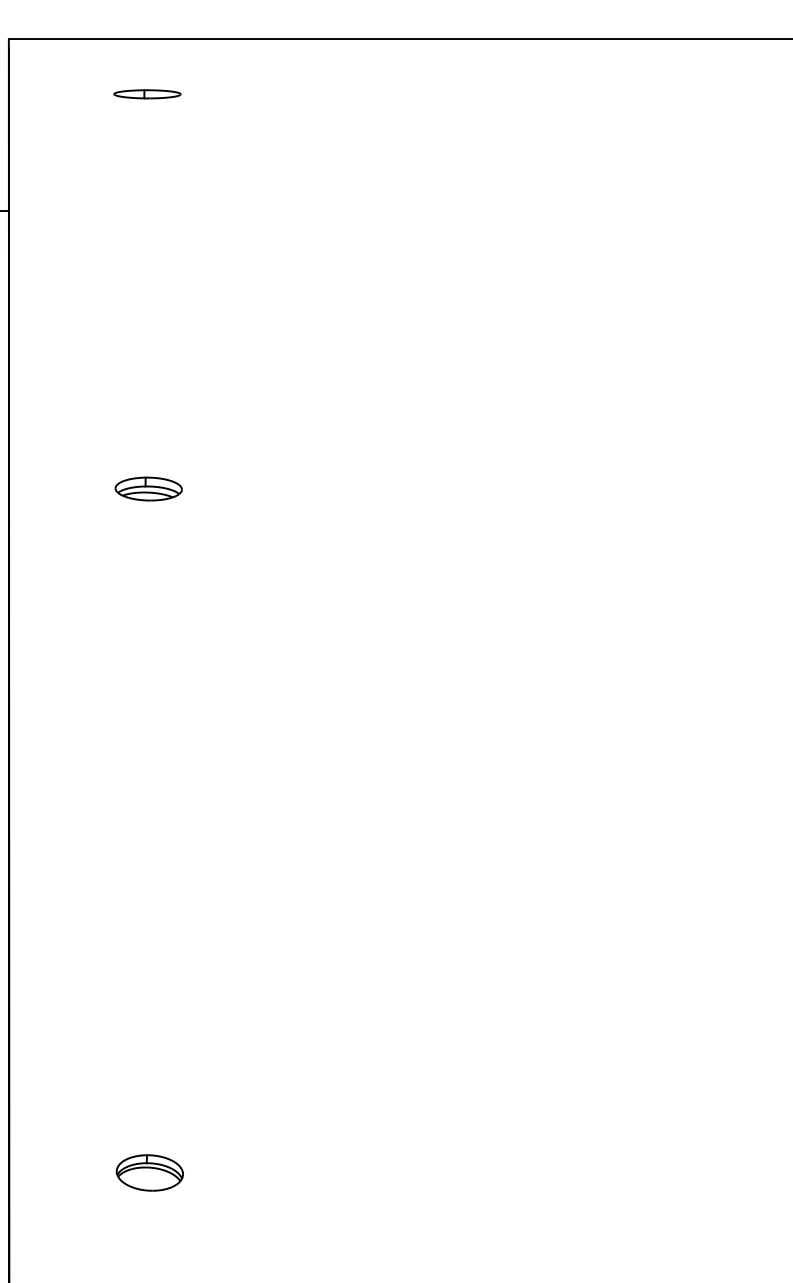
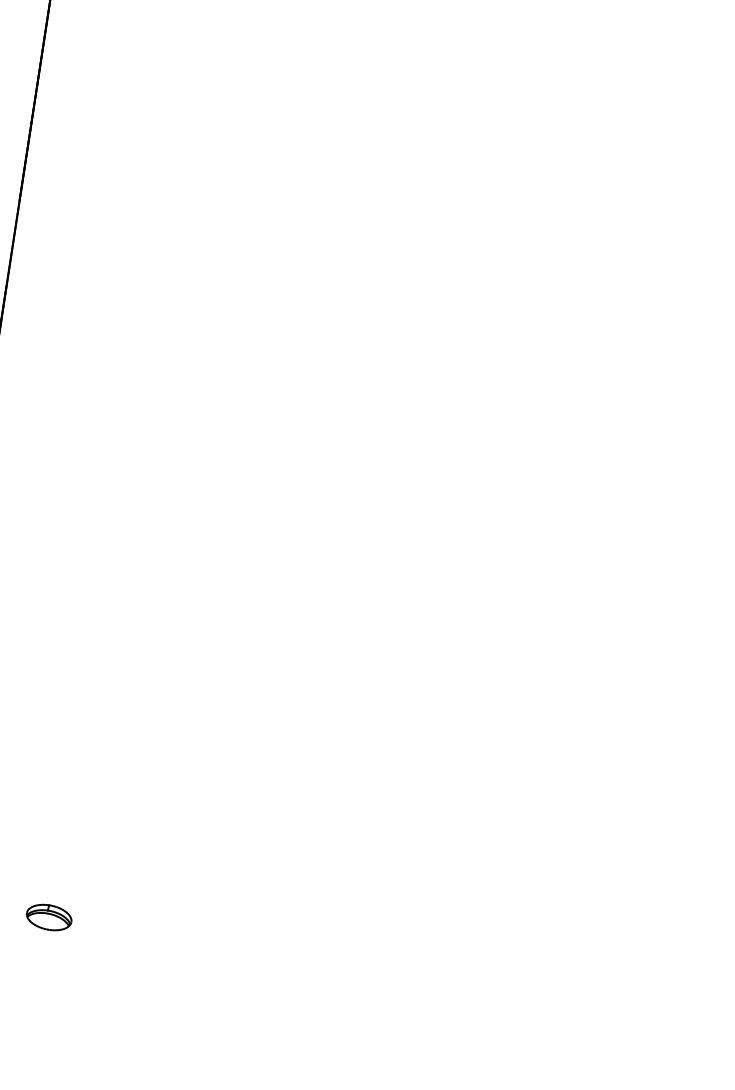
part: (148, 488) -> (149, 256), removed
part: (149, 1172) -> (48, 917), size x0.7

